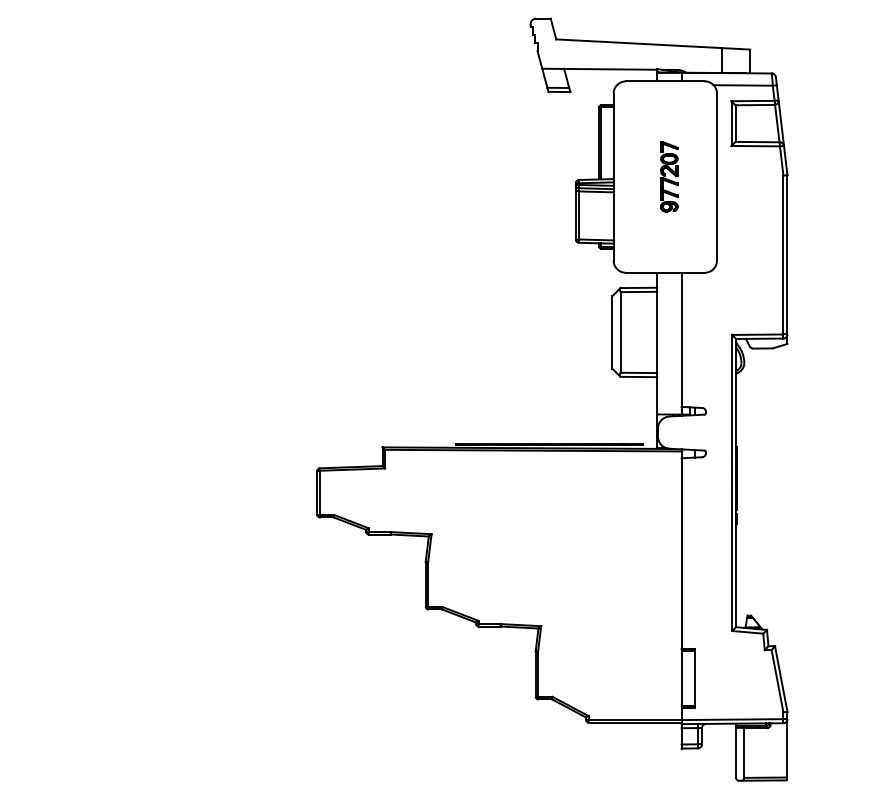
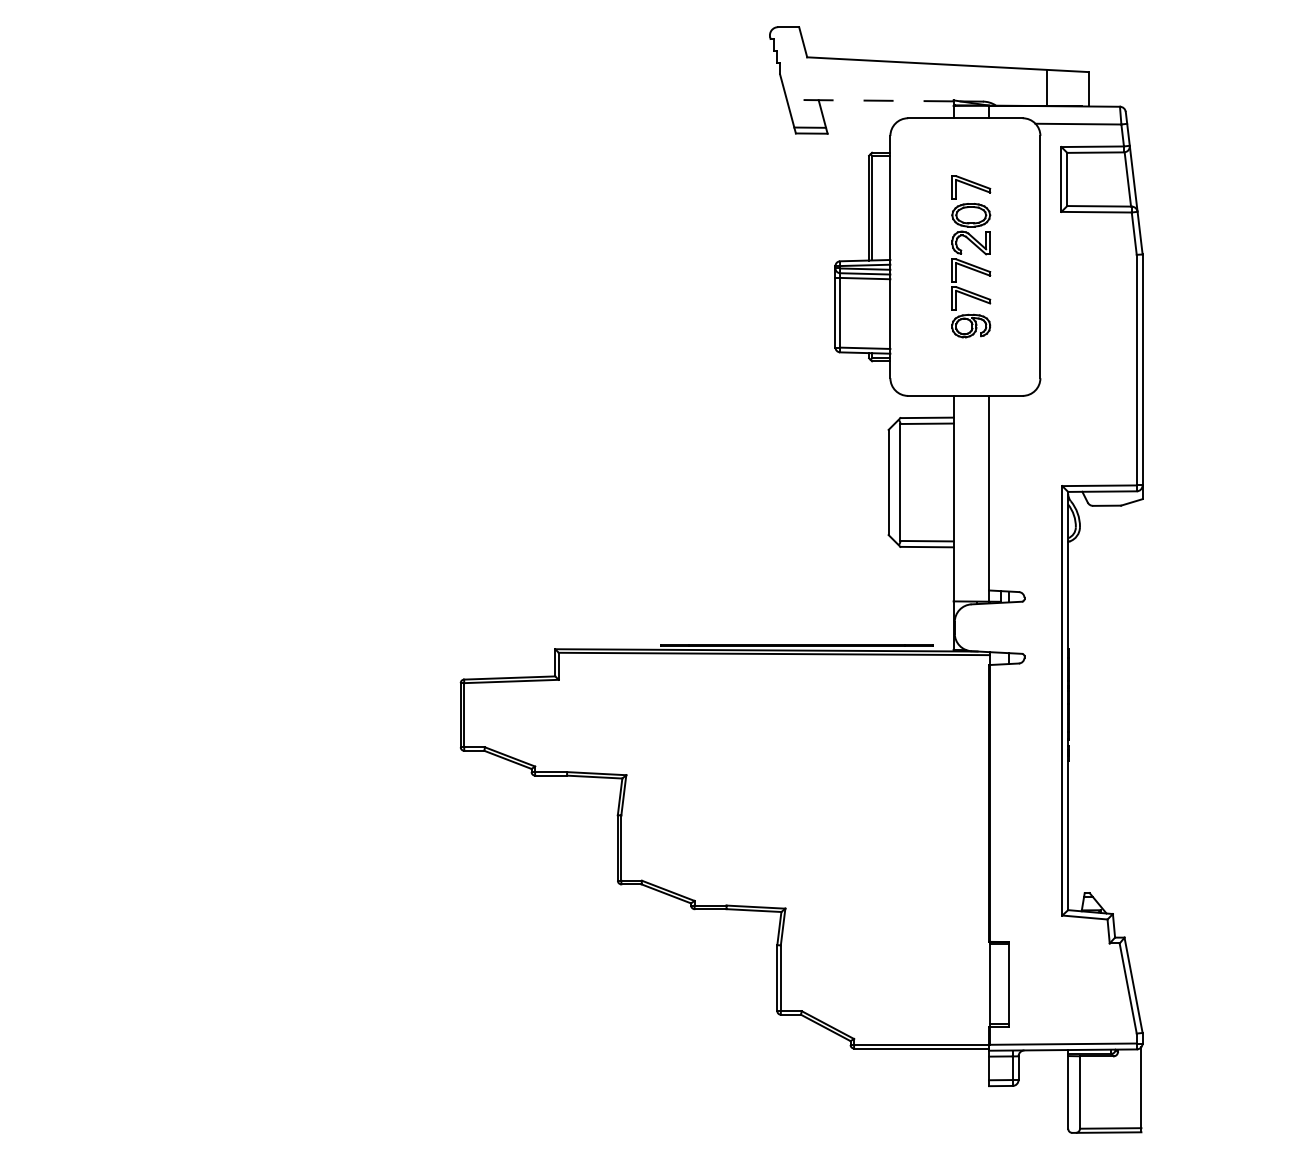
line: (599, 69) -> (869, 100), solid -> dashed
part: (669, 176) -> (971, 256), size x1.6

